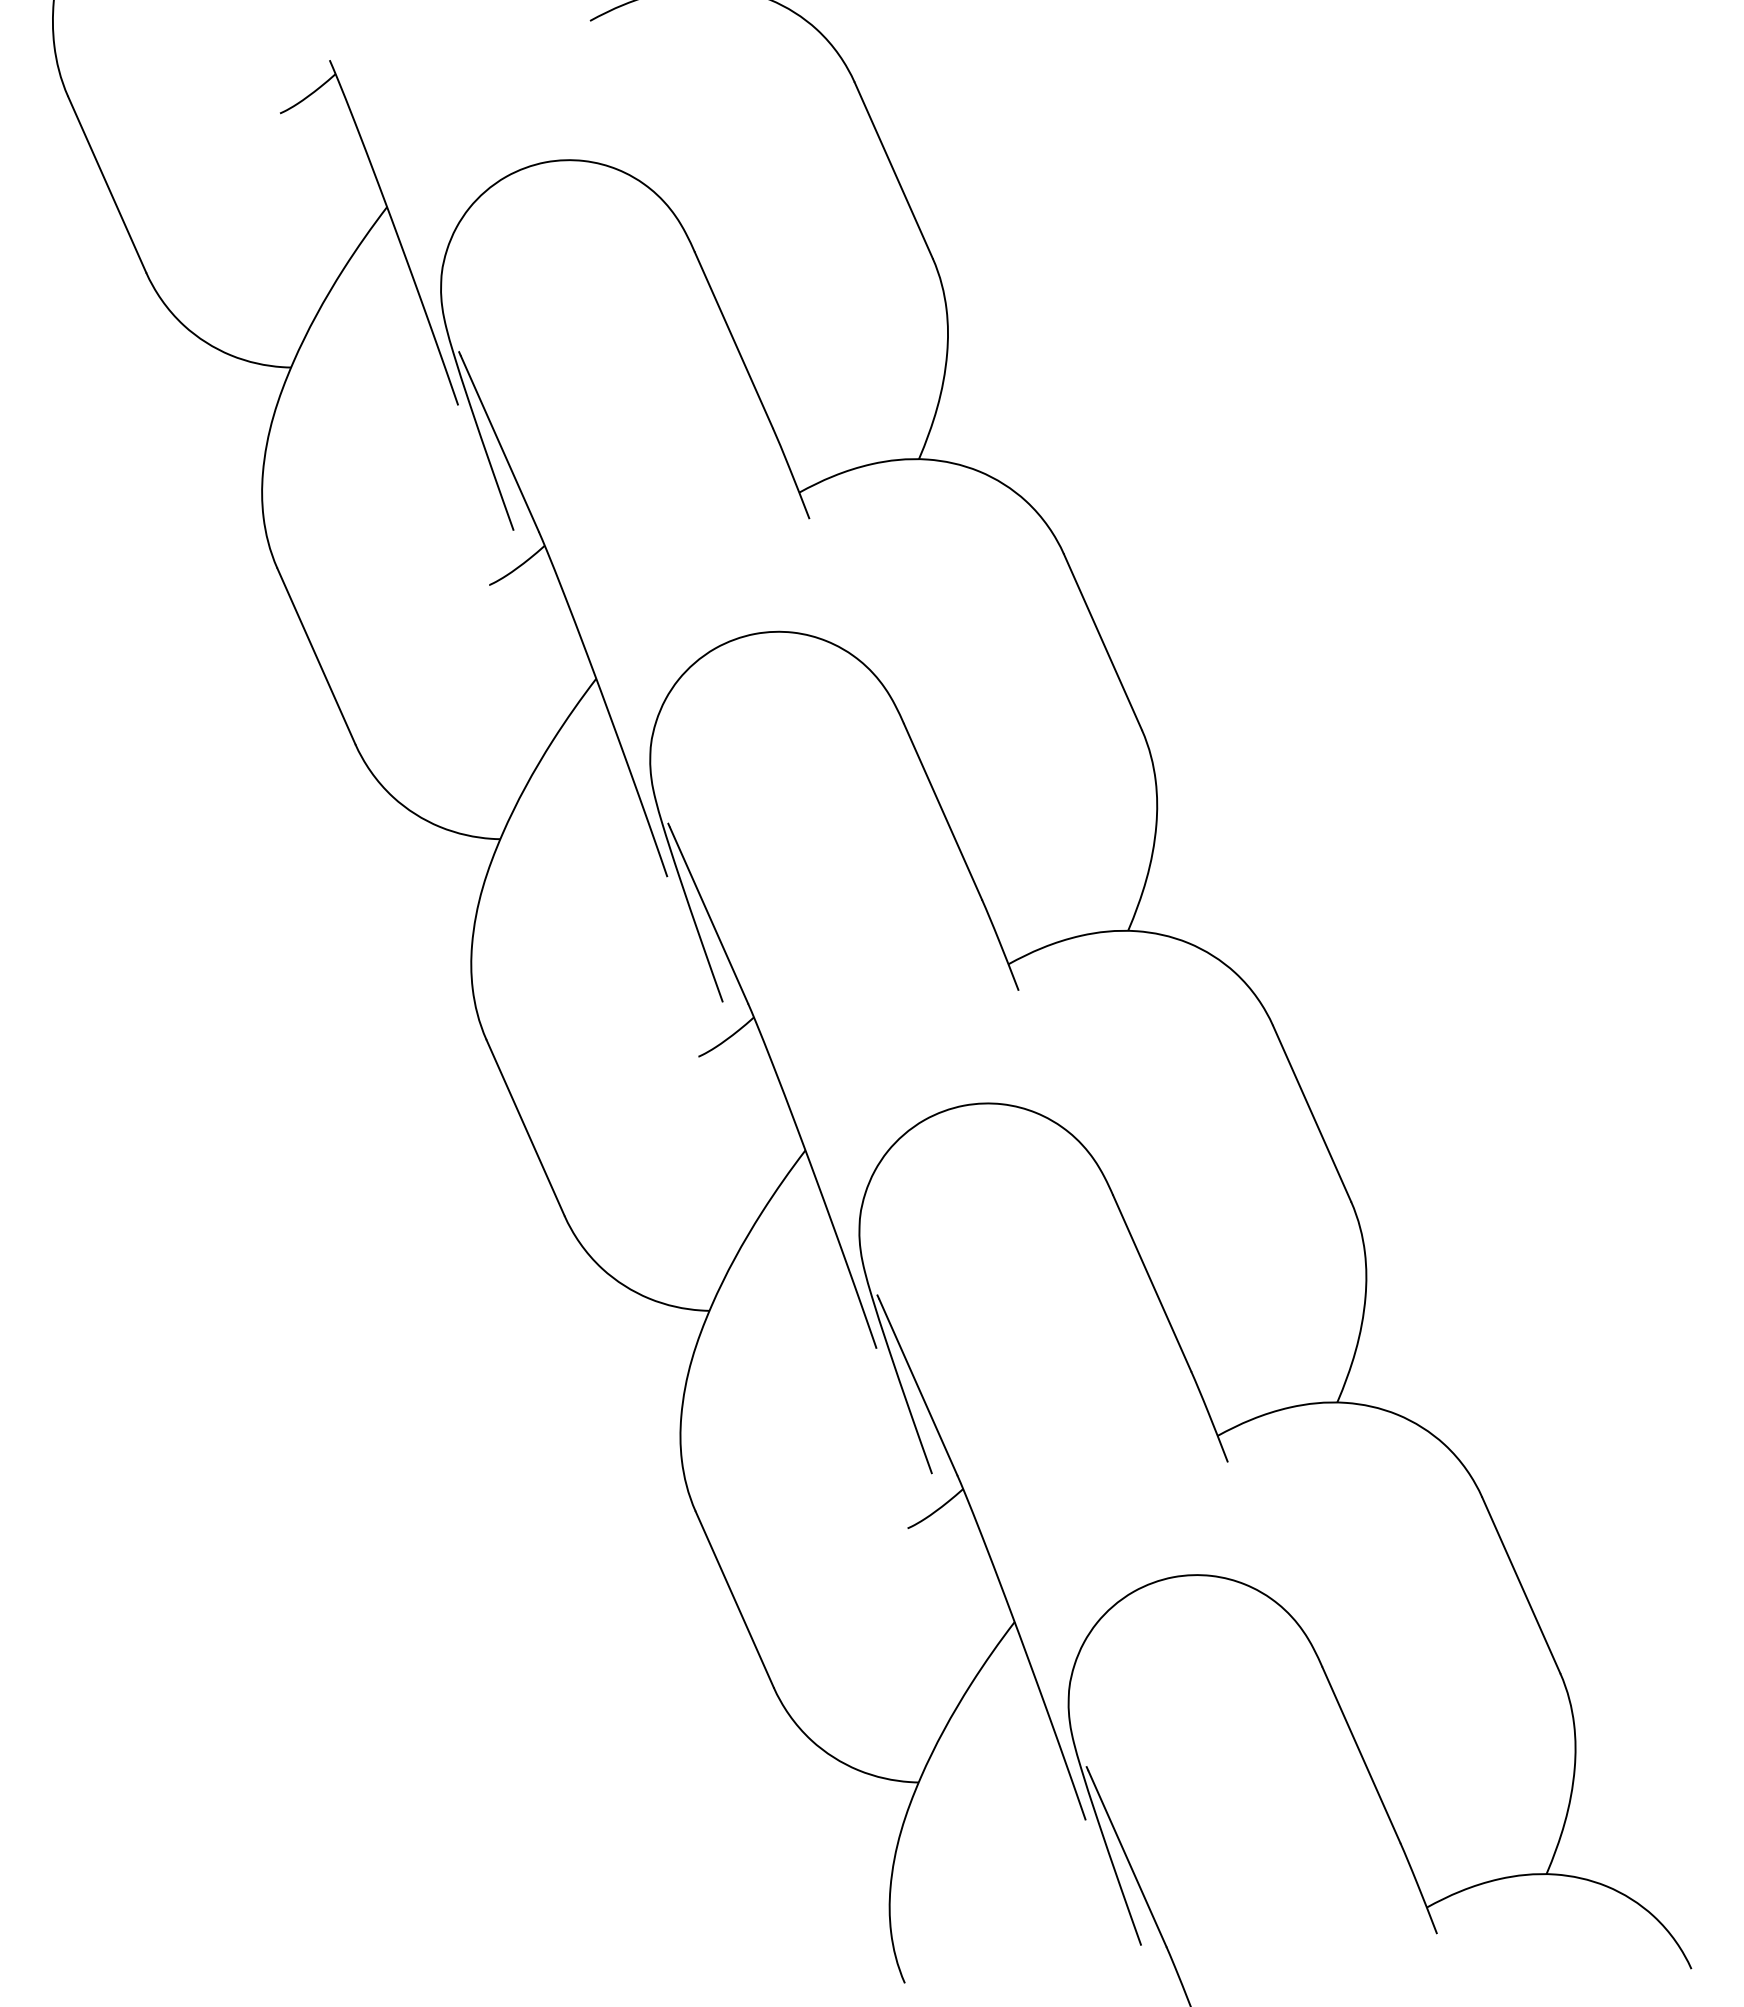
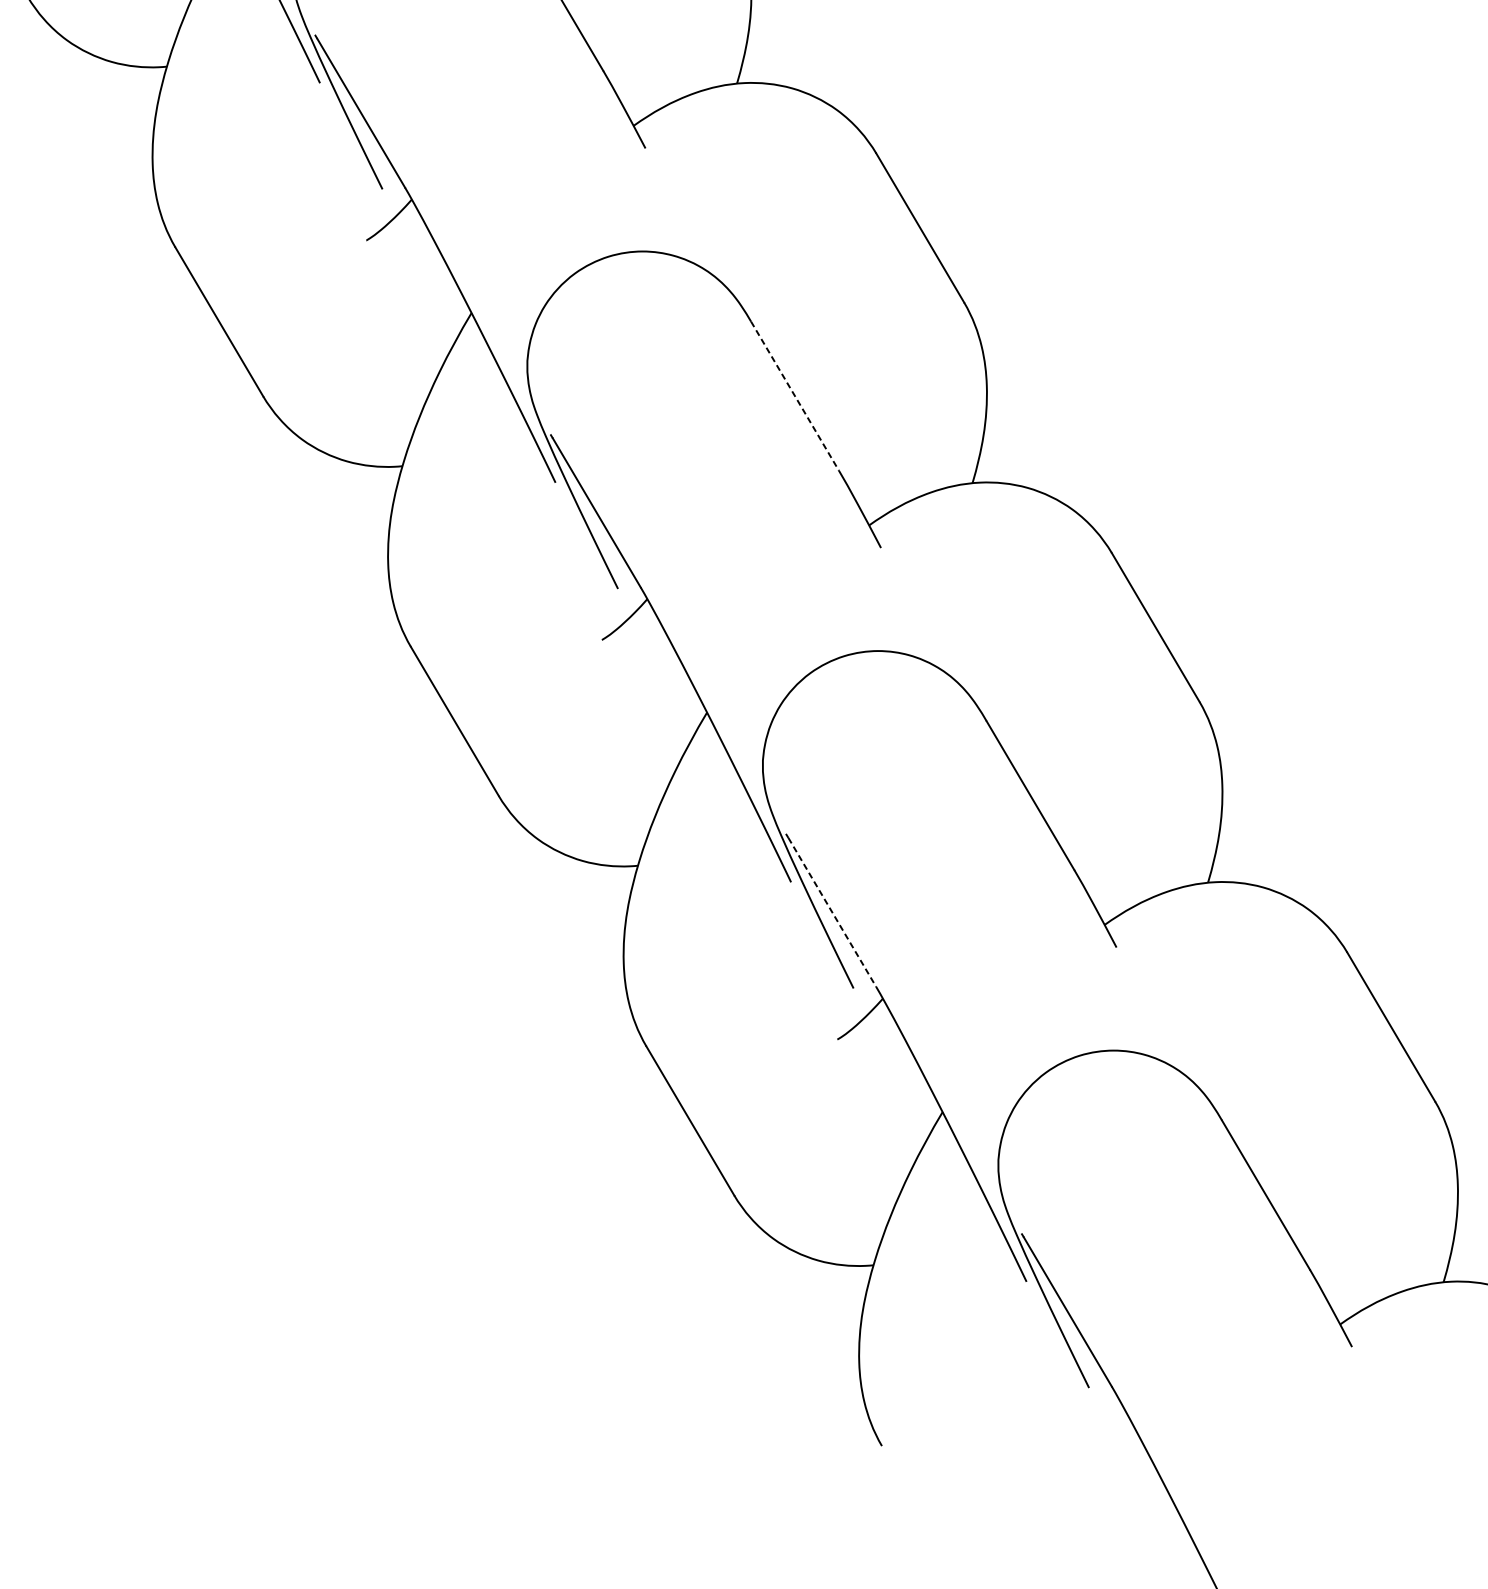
line: (943, 812) -> (795, 396), solid -> dashed
line: (918, 1387) -> (832, 912), solid -> dashed

